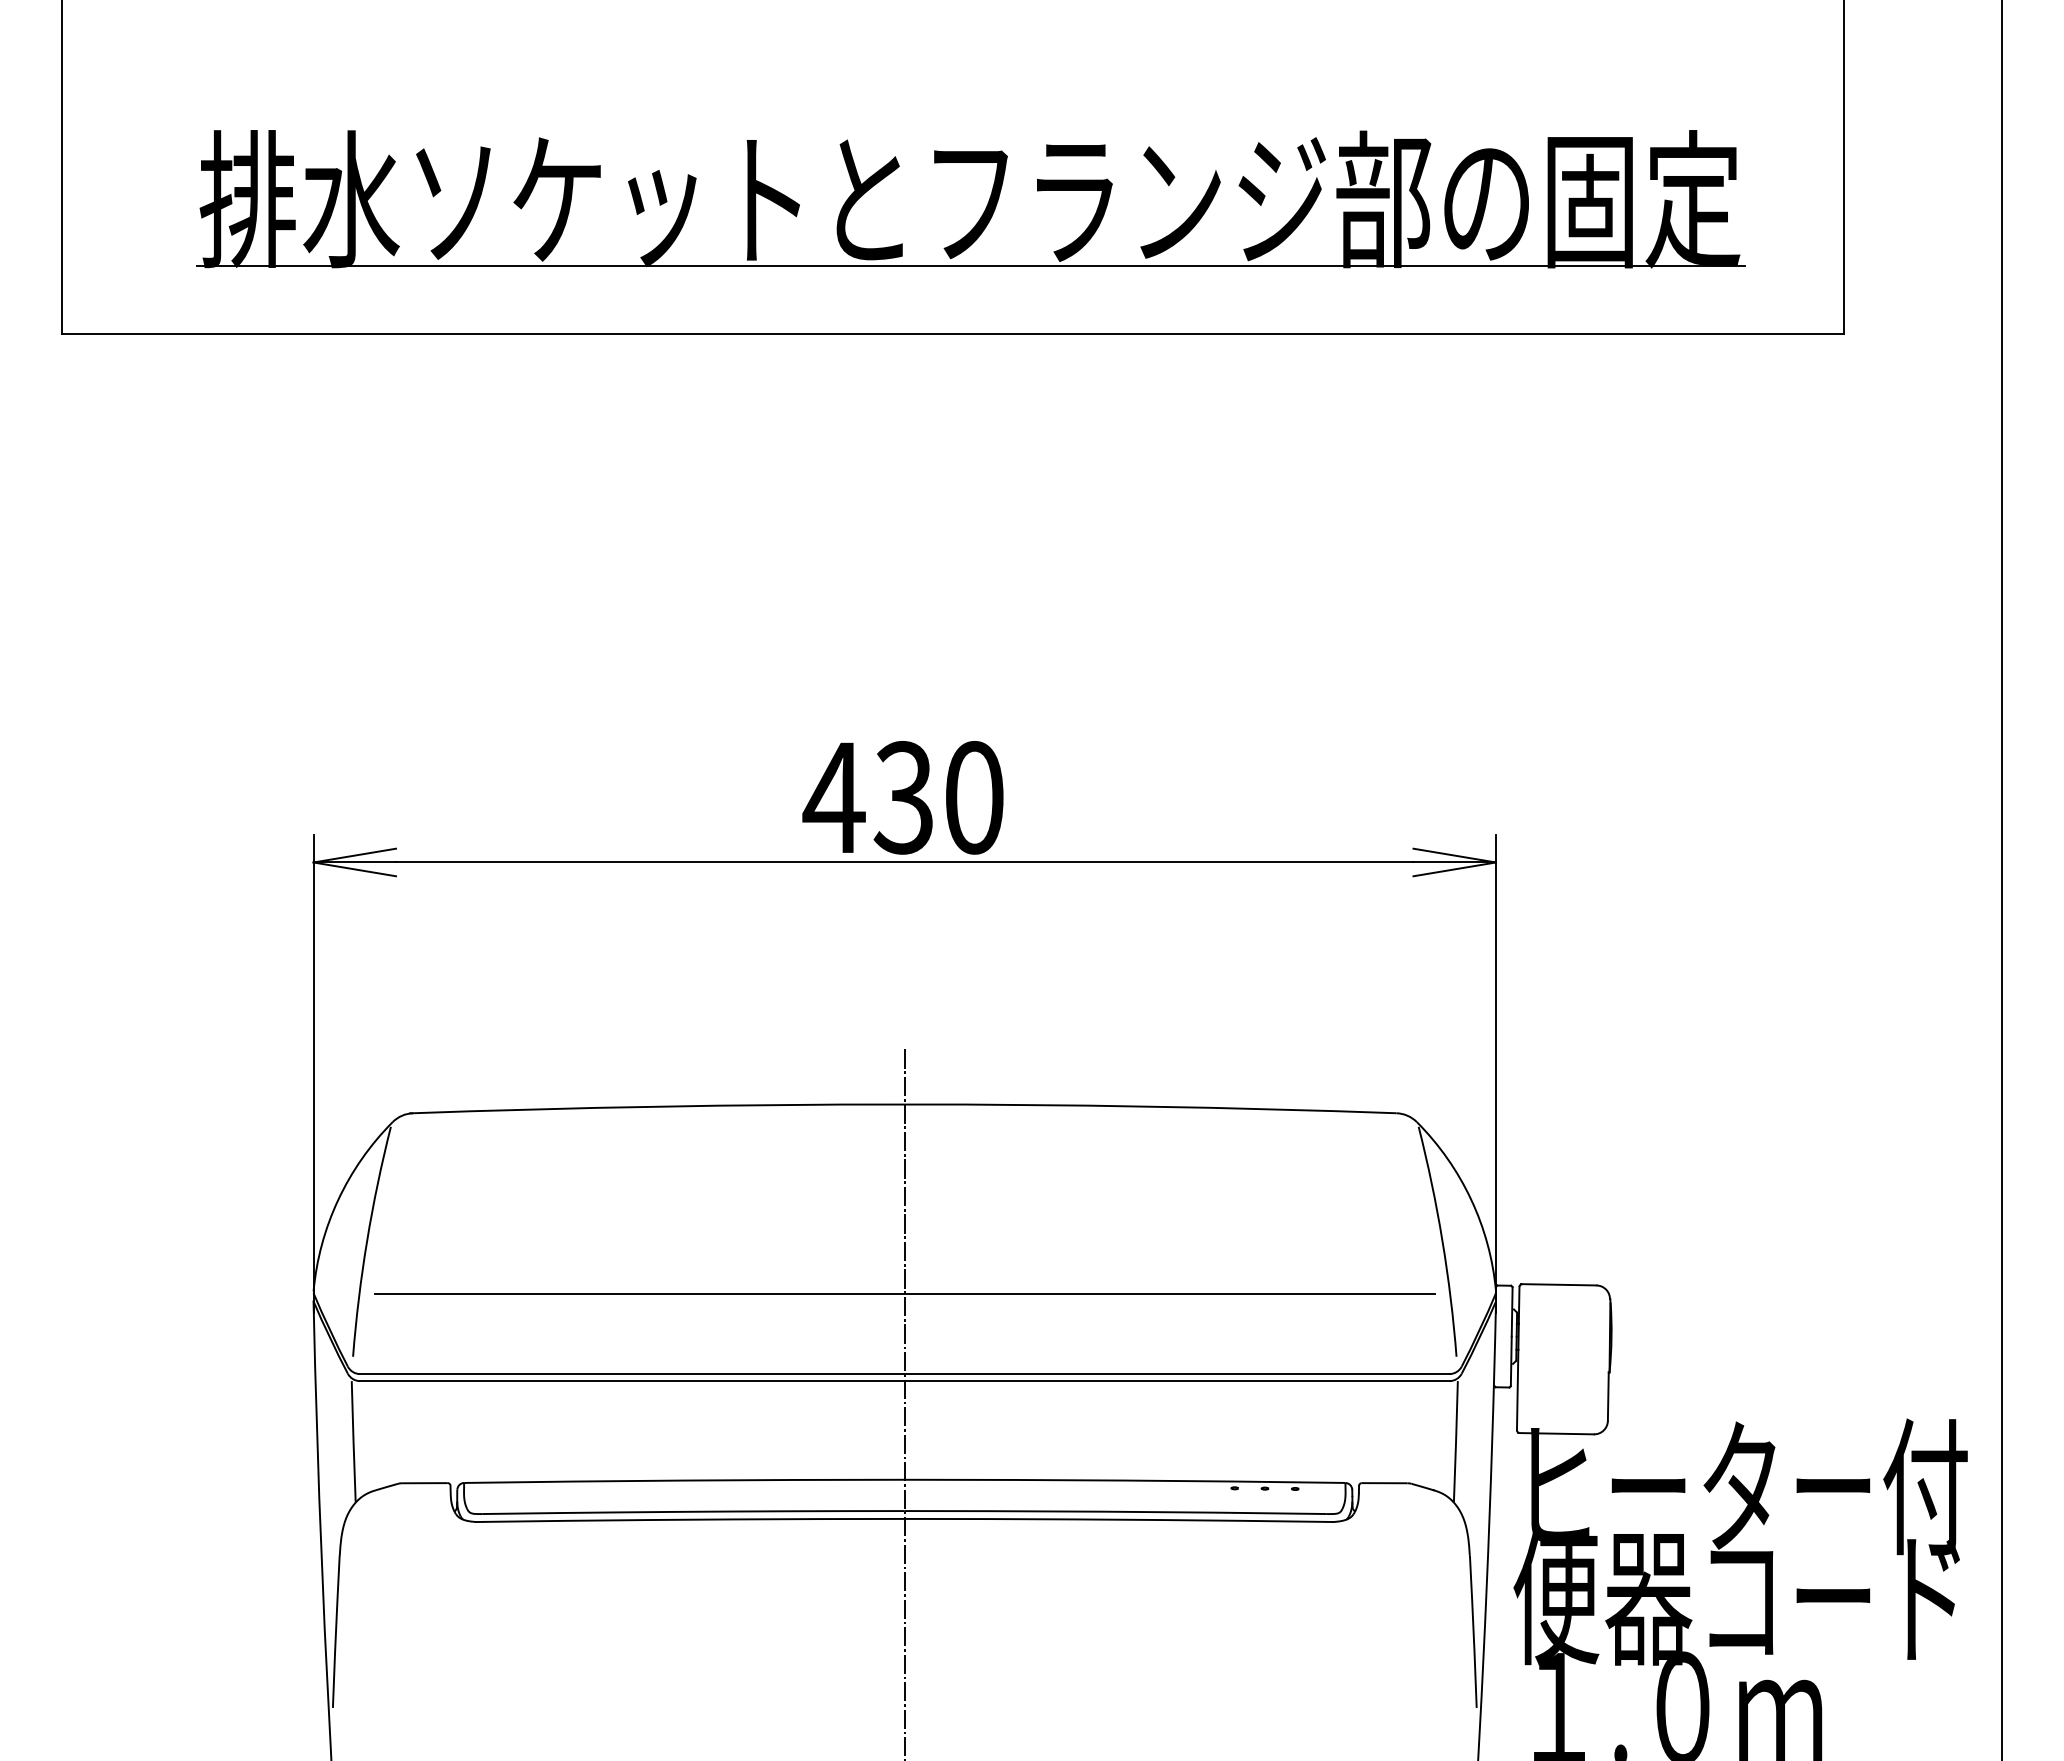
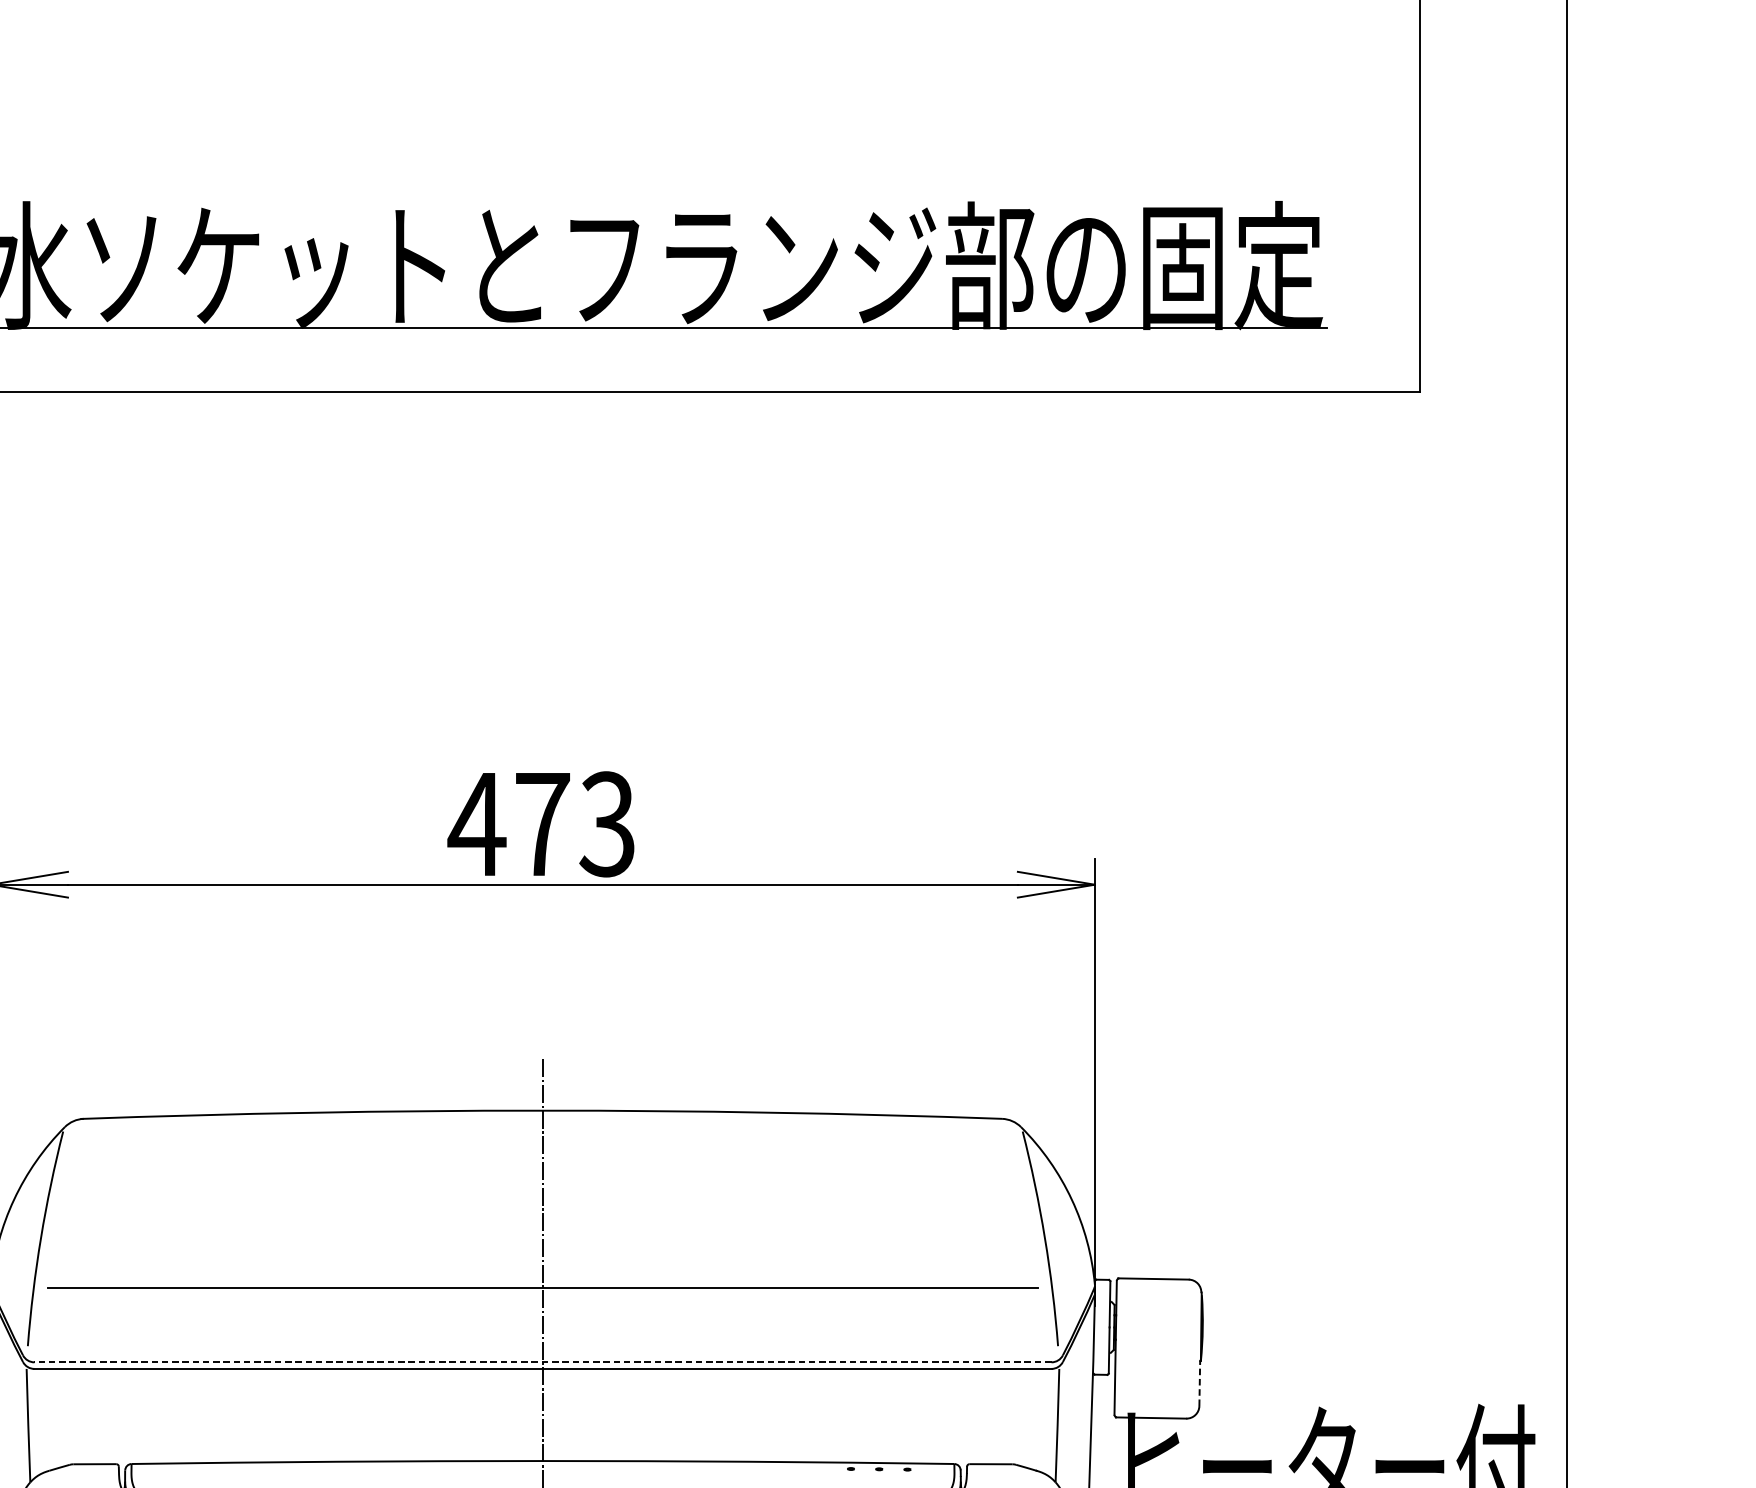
text: (938, 797) -> (574, 824), 430 -> 473
line: (904, 1374) -> (542, 1362), solid -> dashed
line: (1608, 1396) -> (1199, 1383), solid -> dashed

